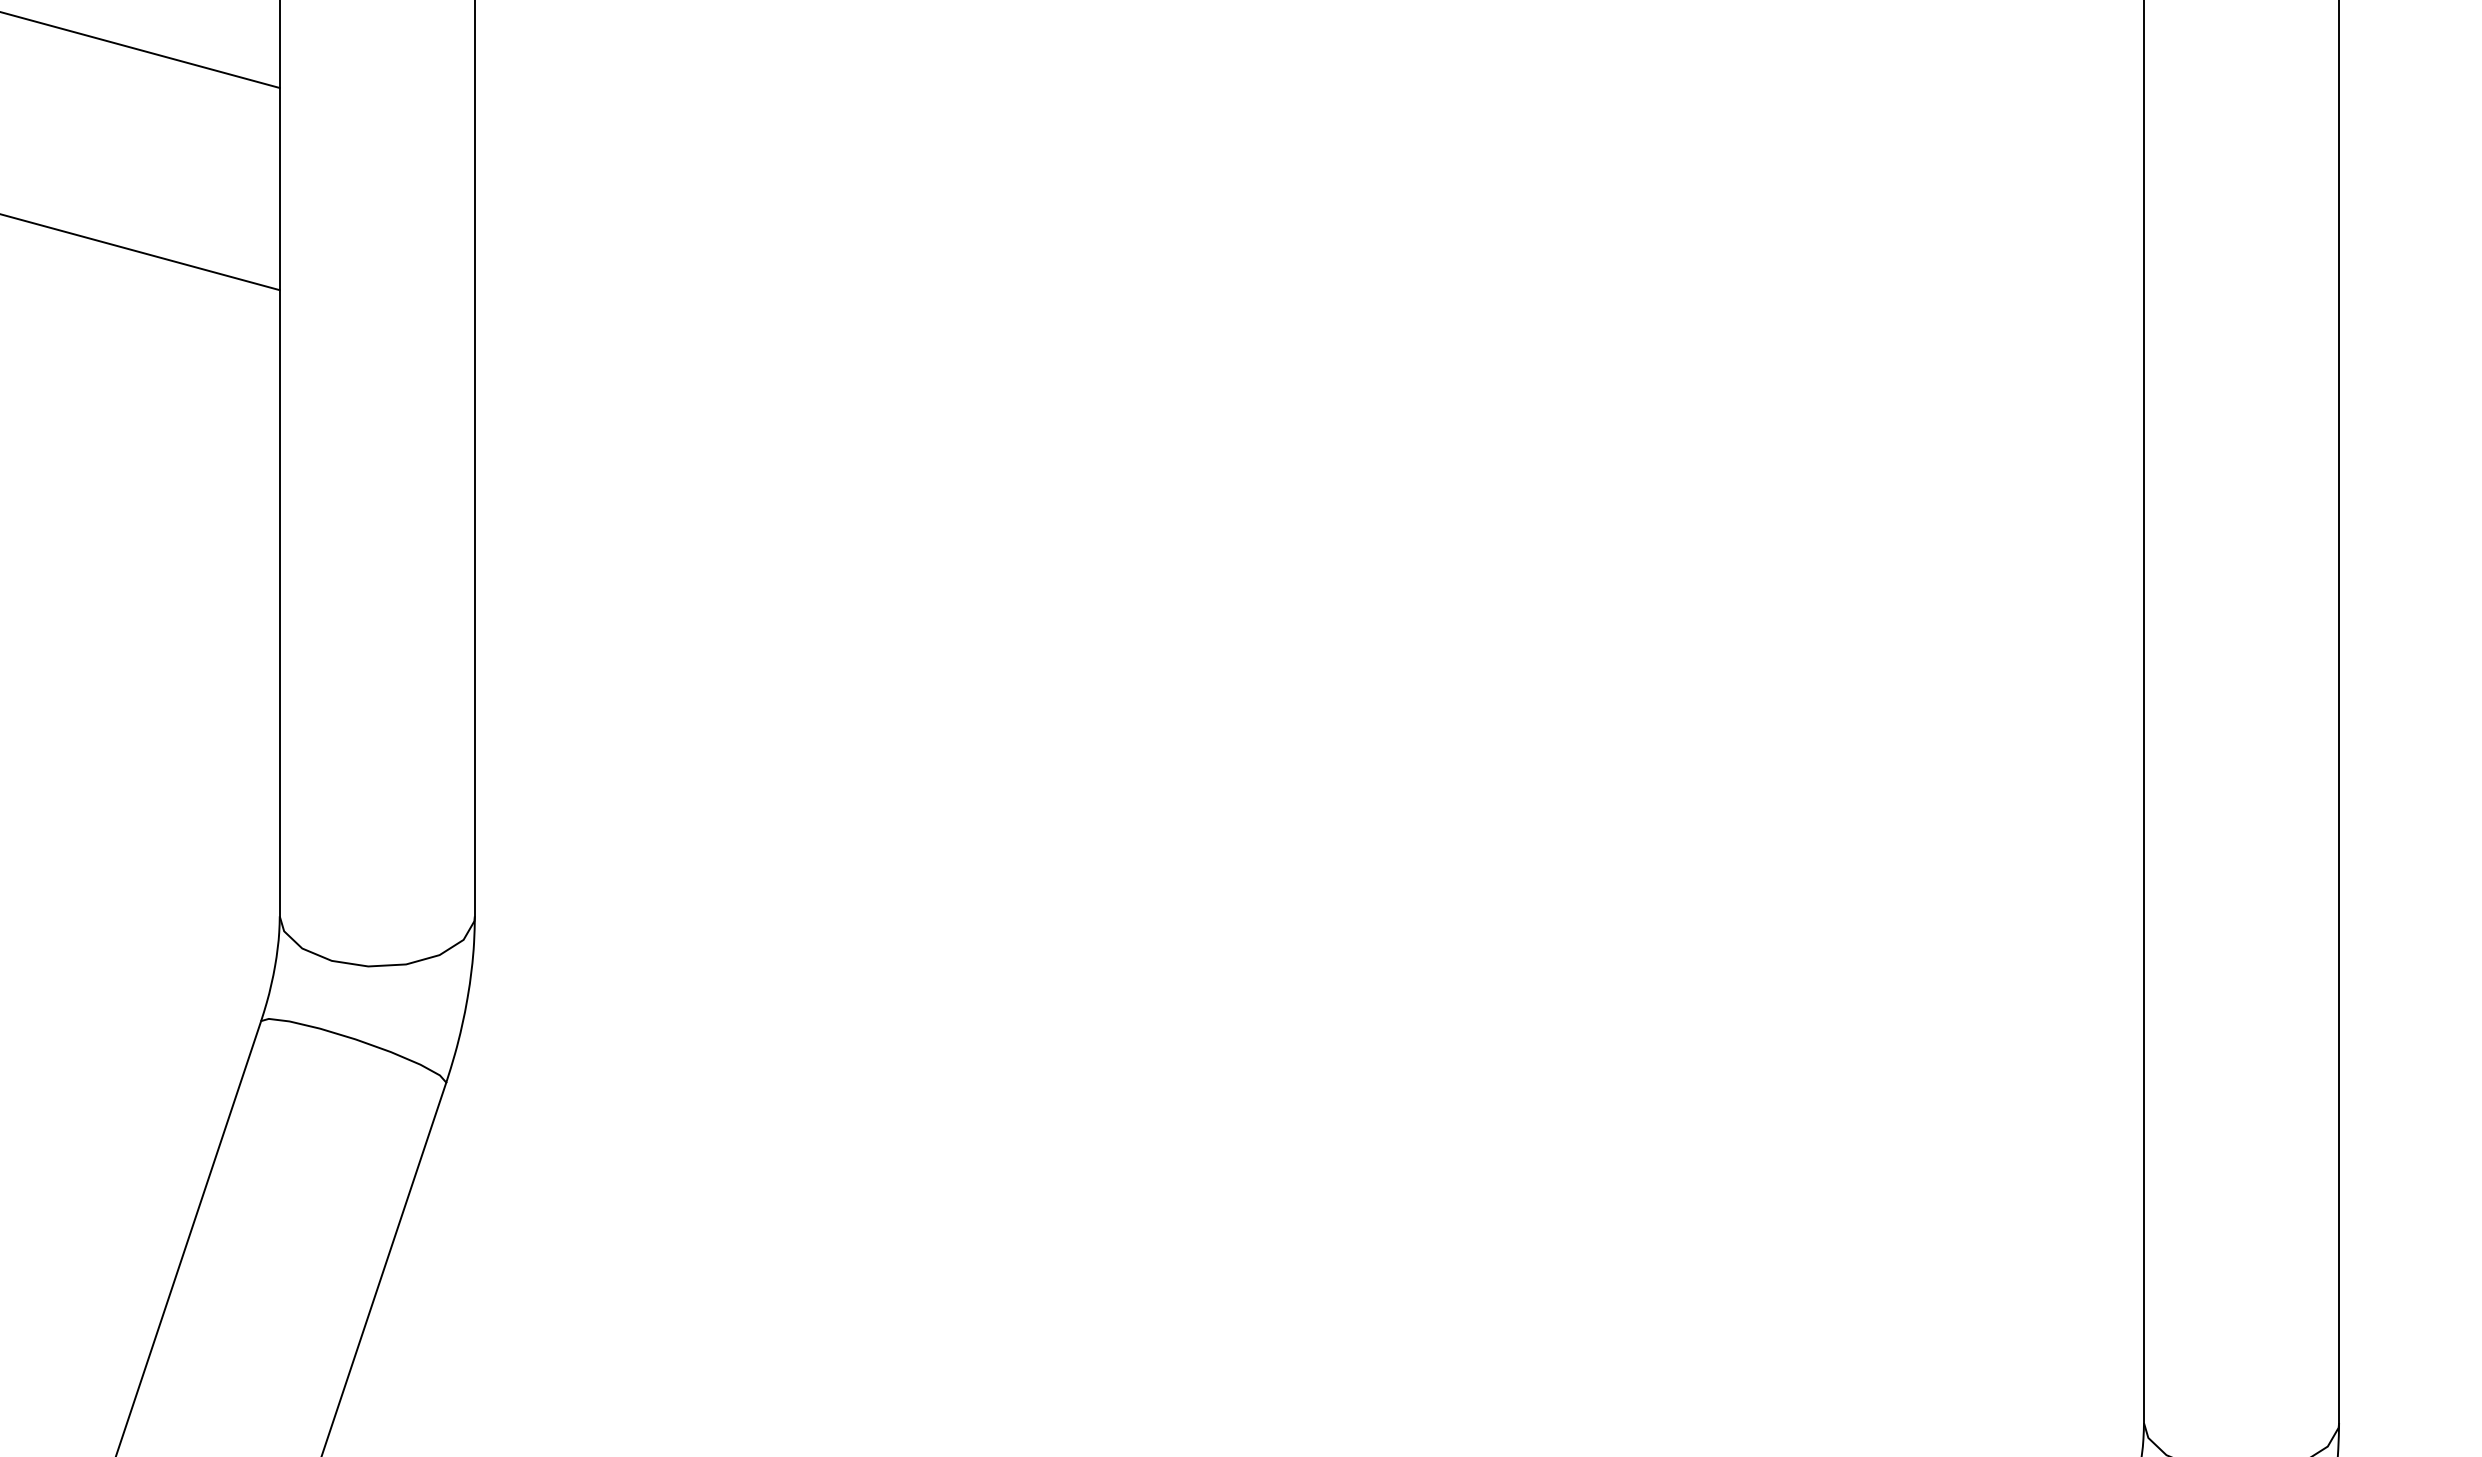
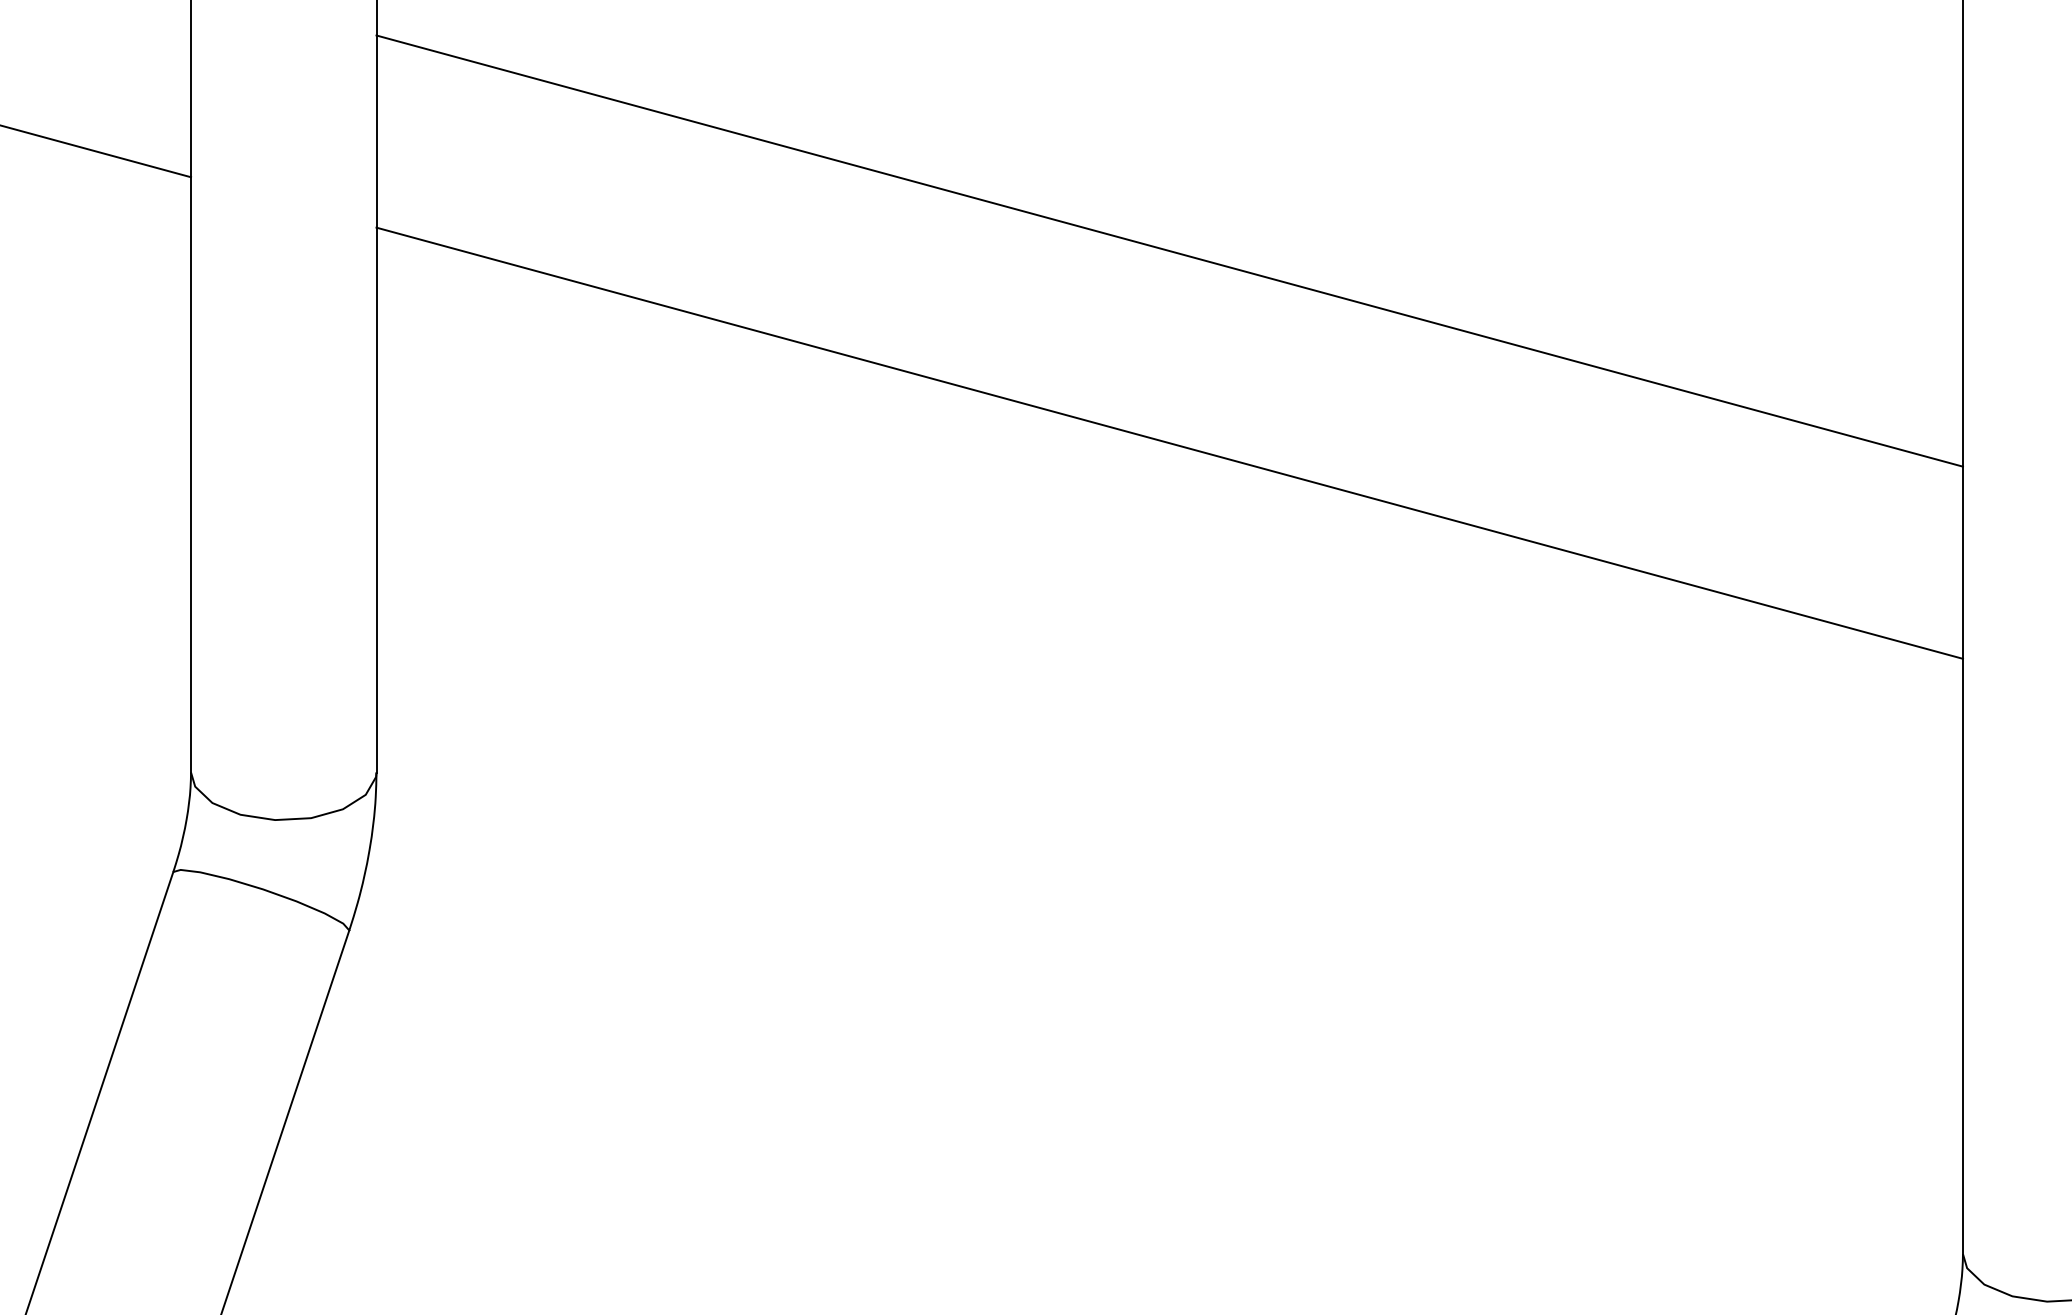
line: (1308, 367) -> (1168, 250), added
line: (1309, 569) -> (1169, 442), added

